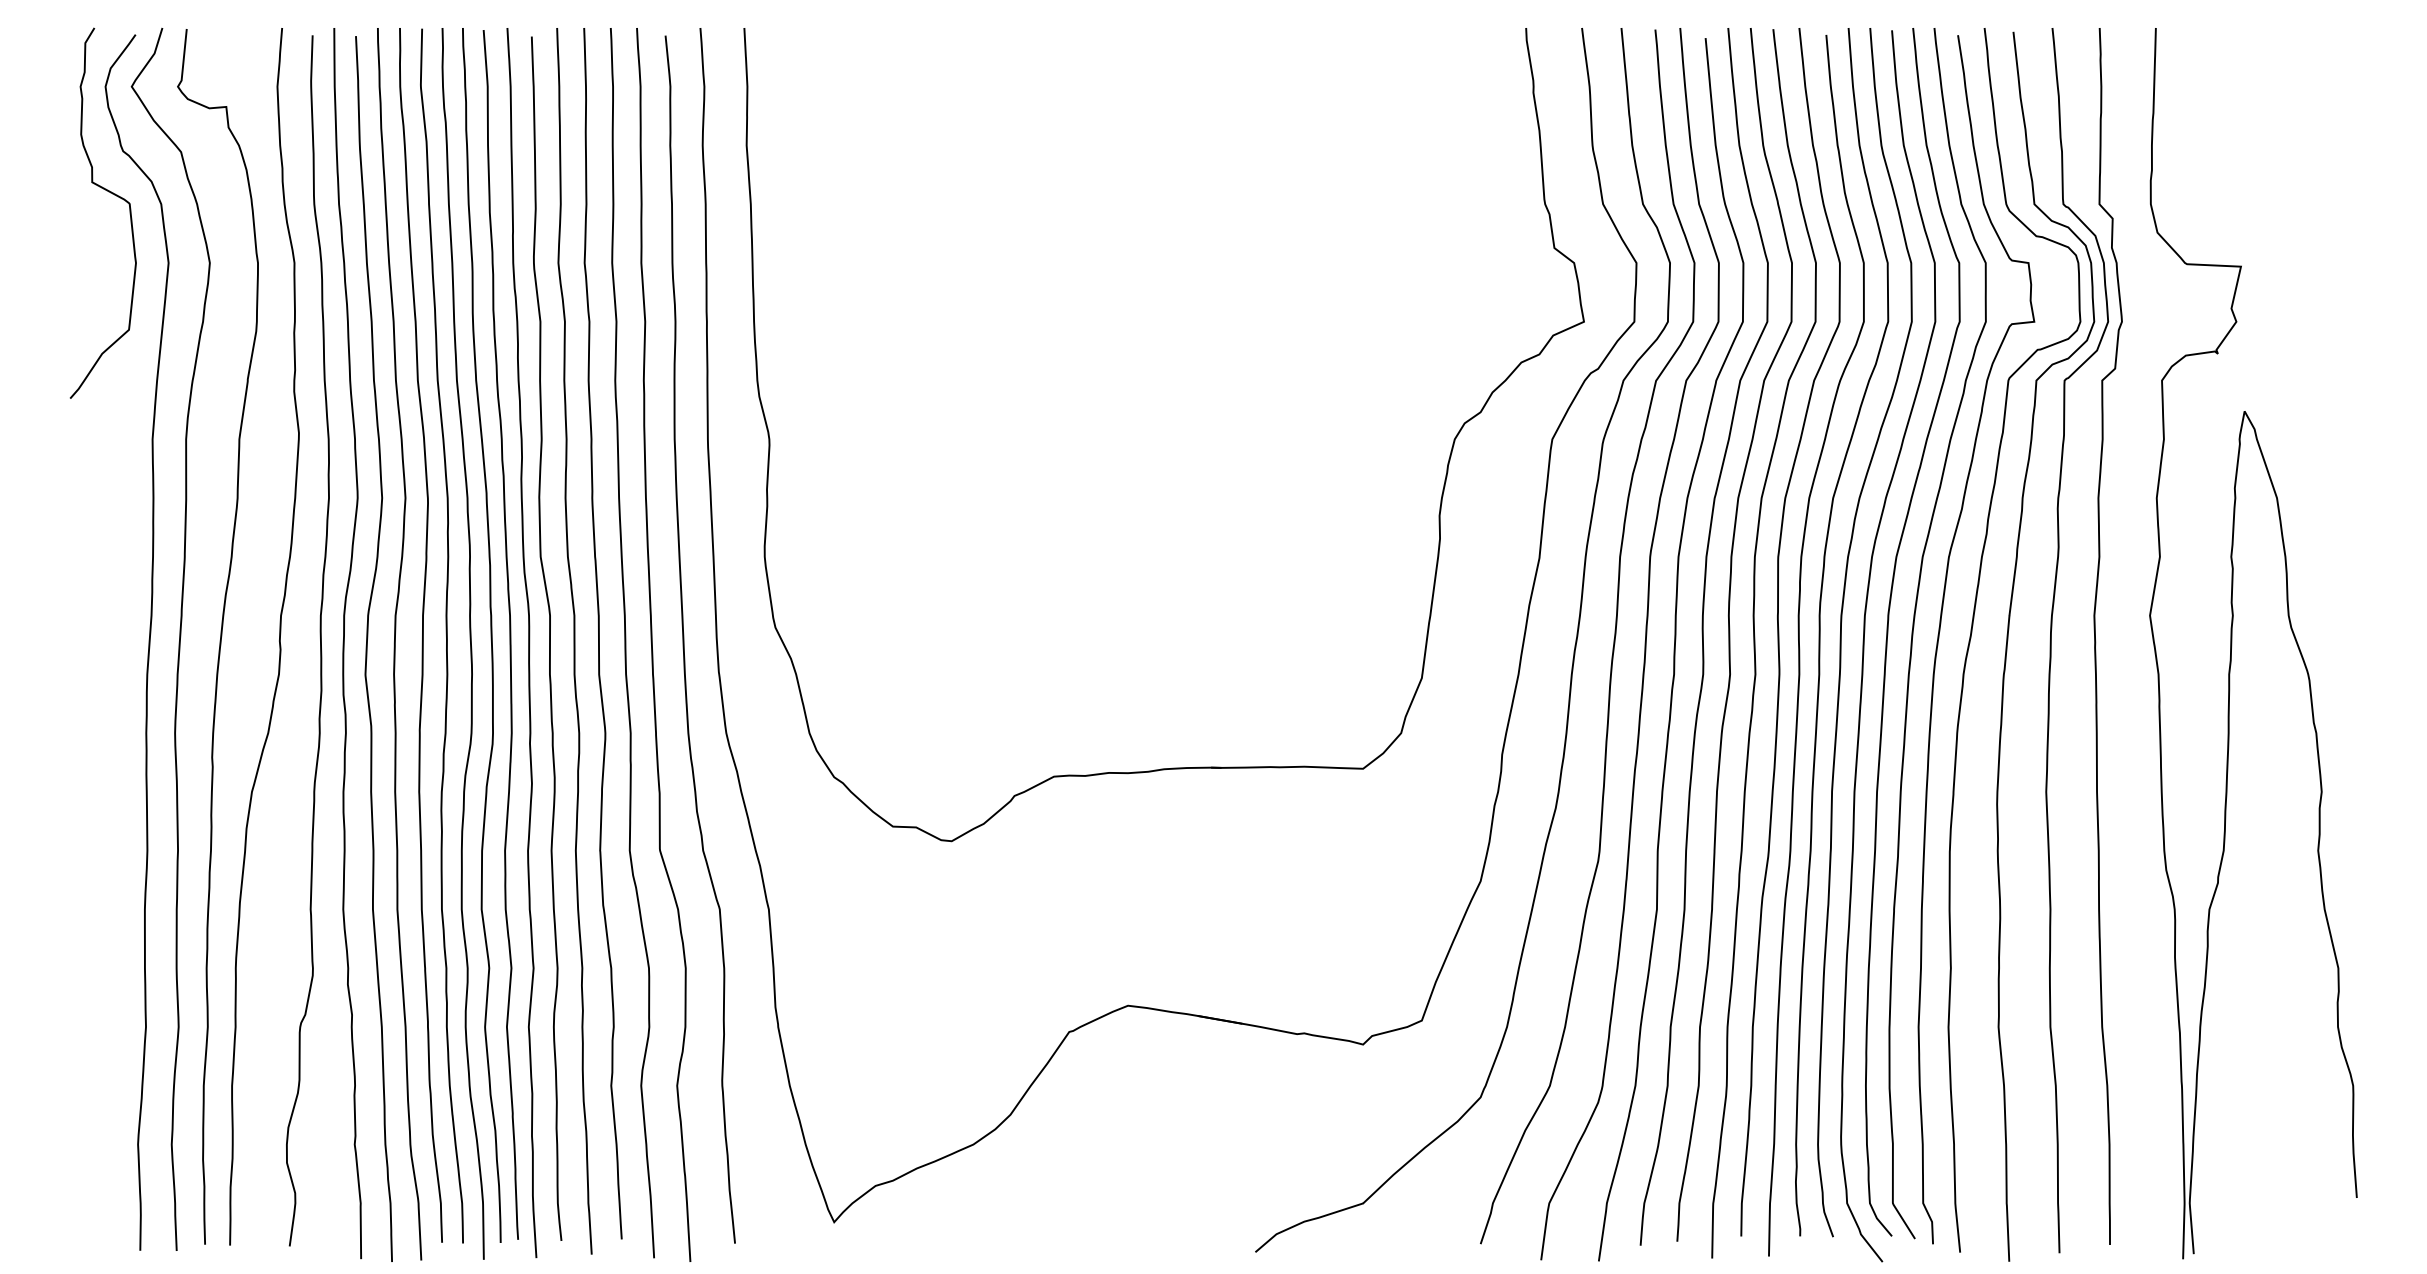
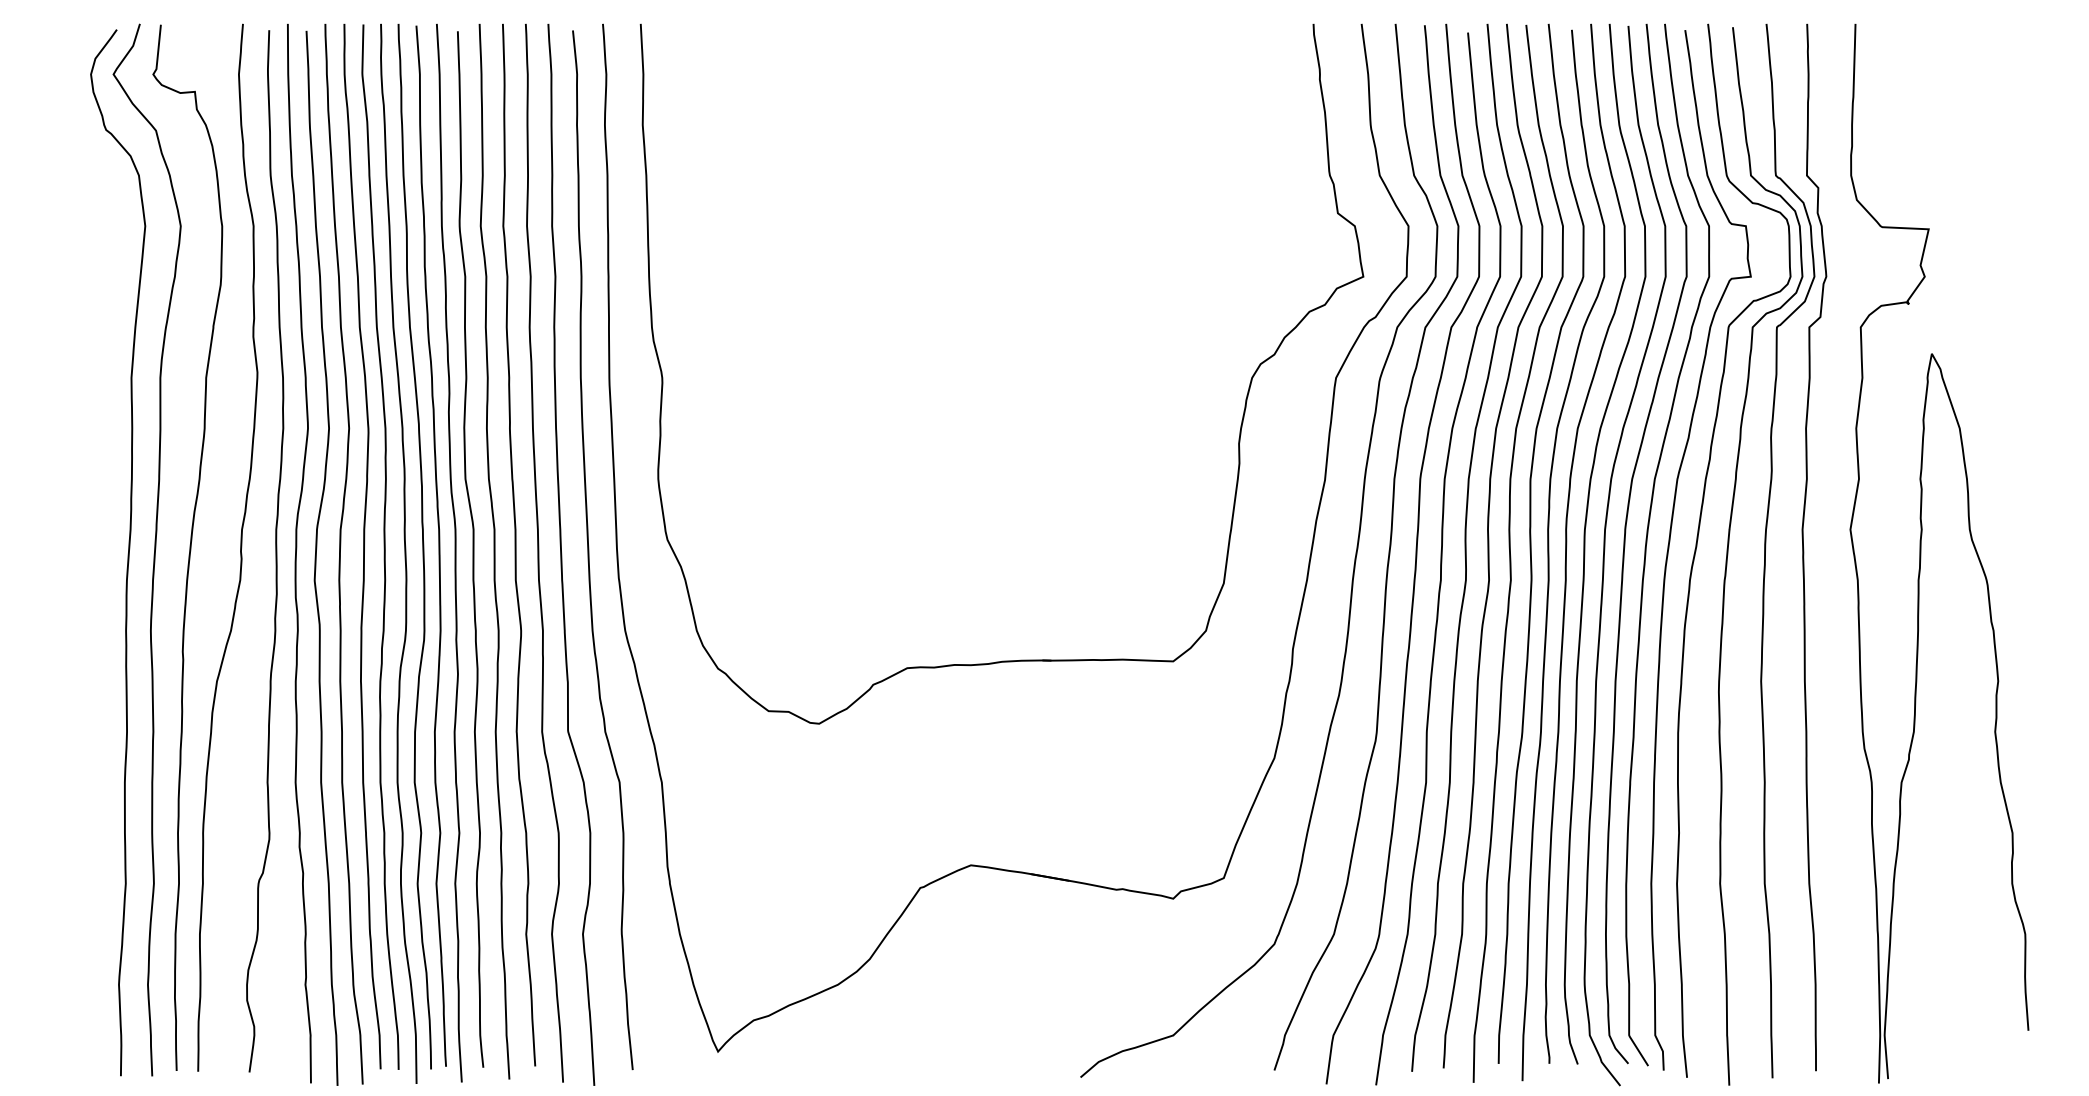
curve: (113, 194) -> (97, 167), removed

